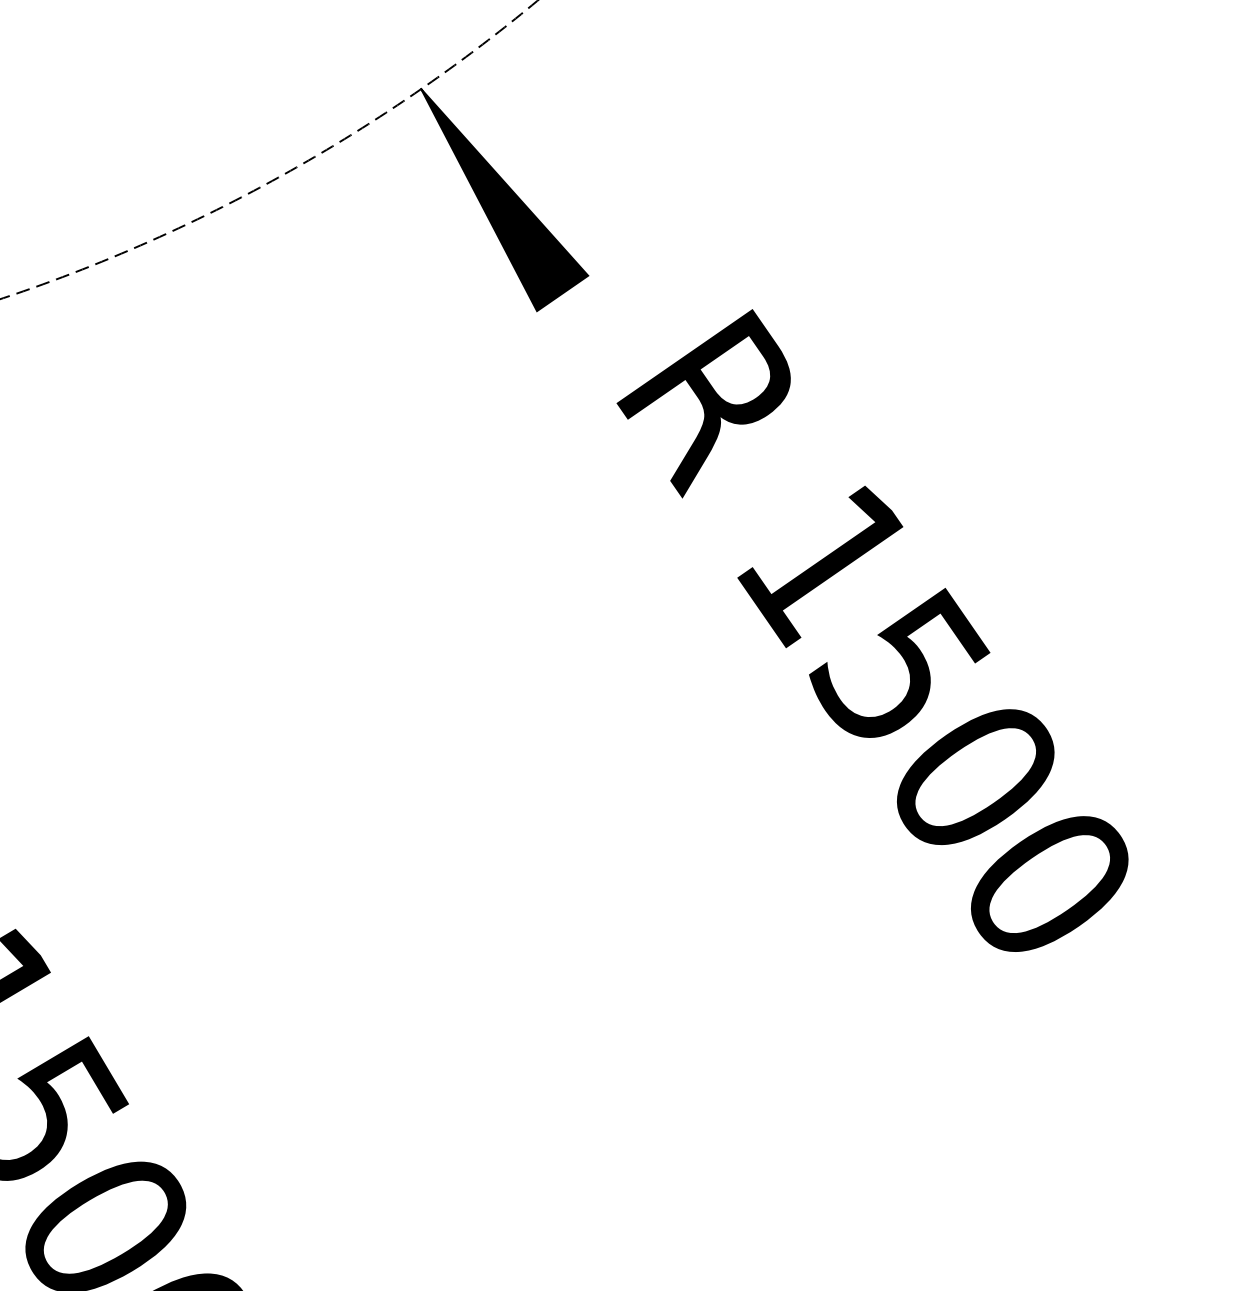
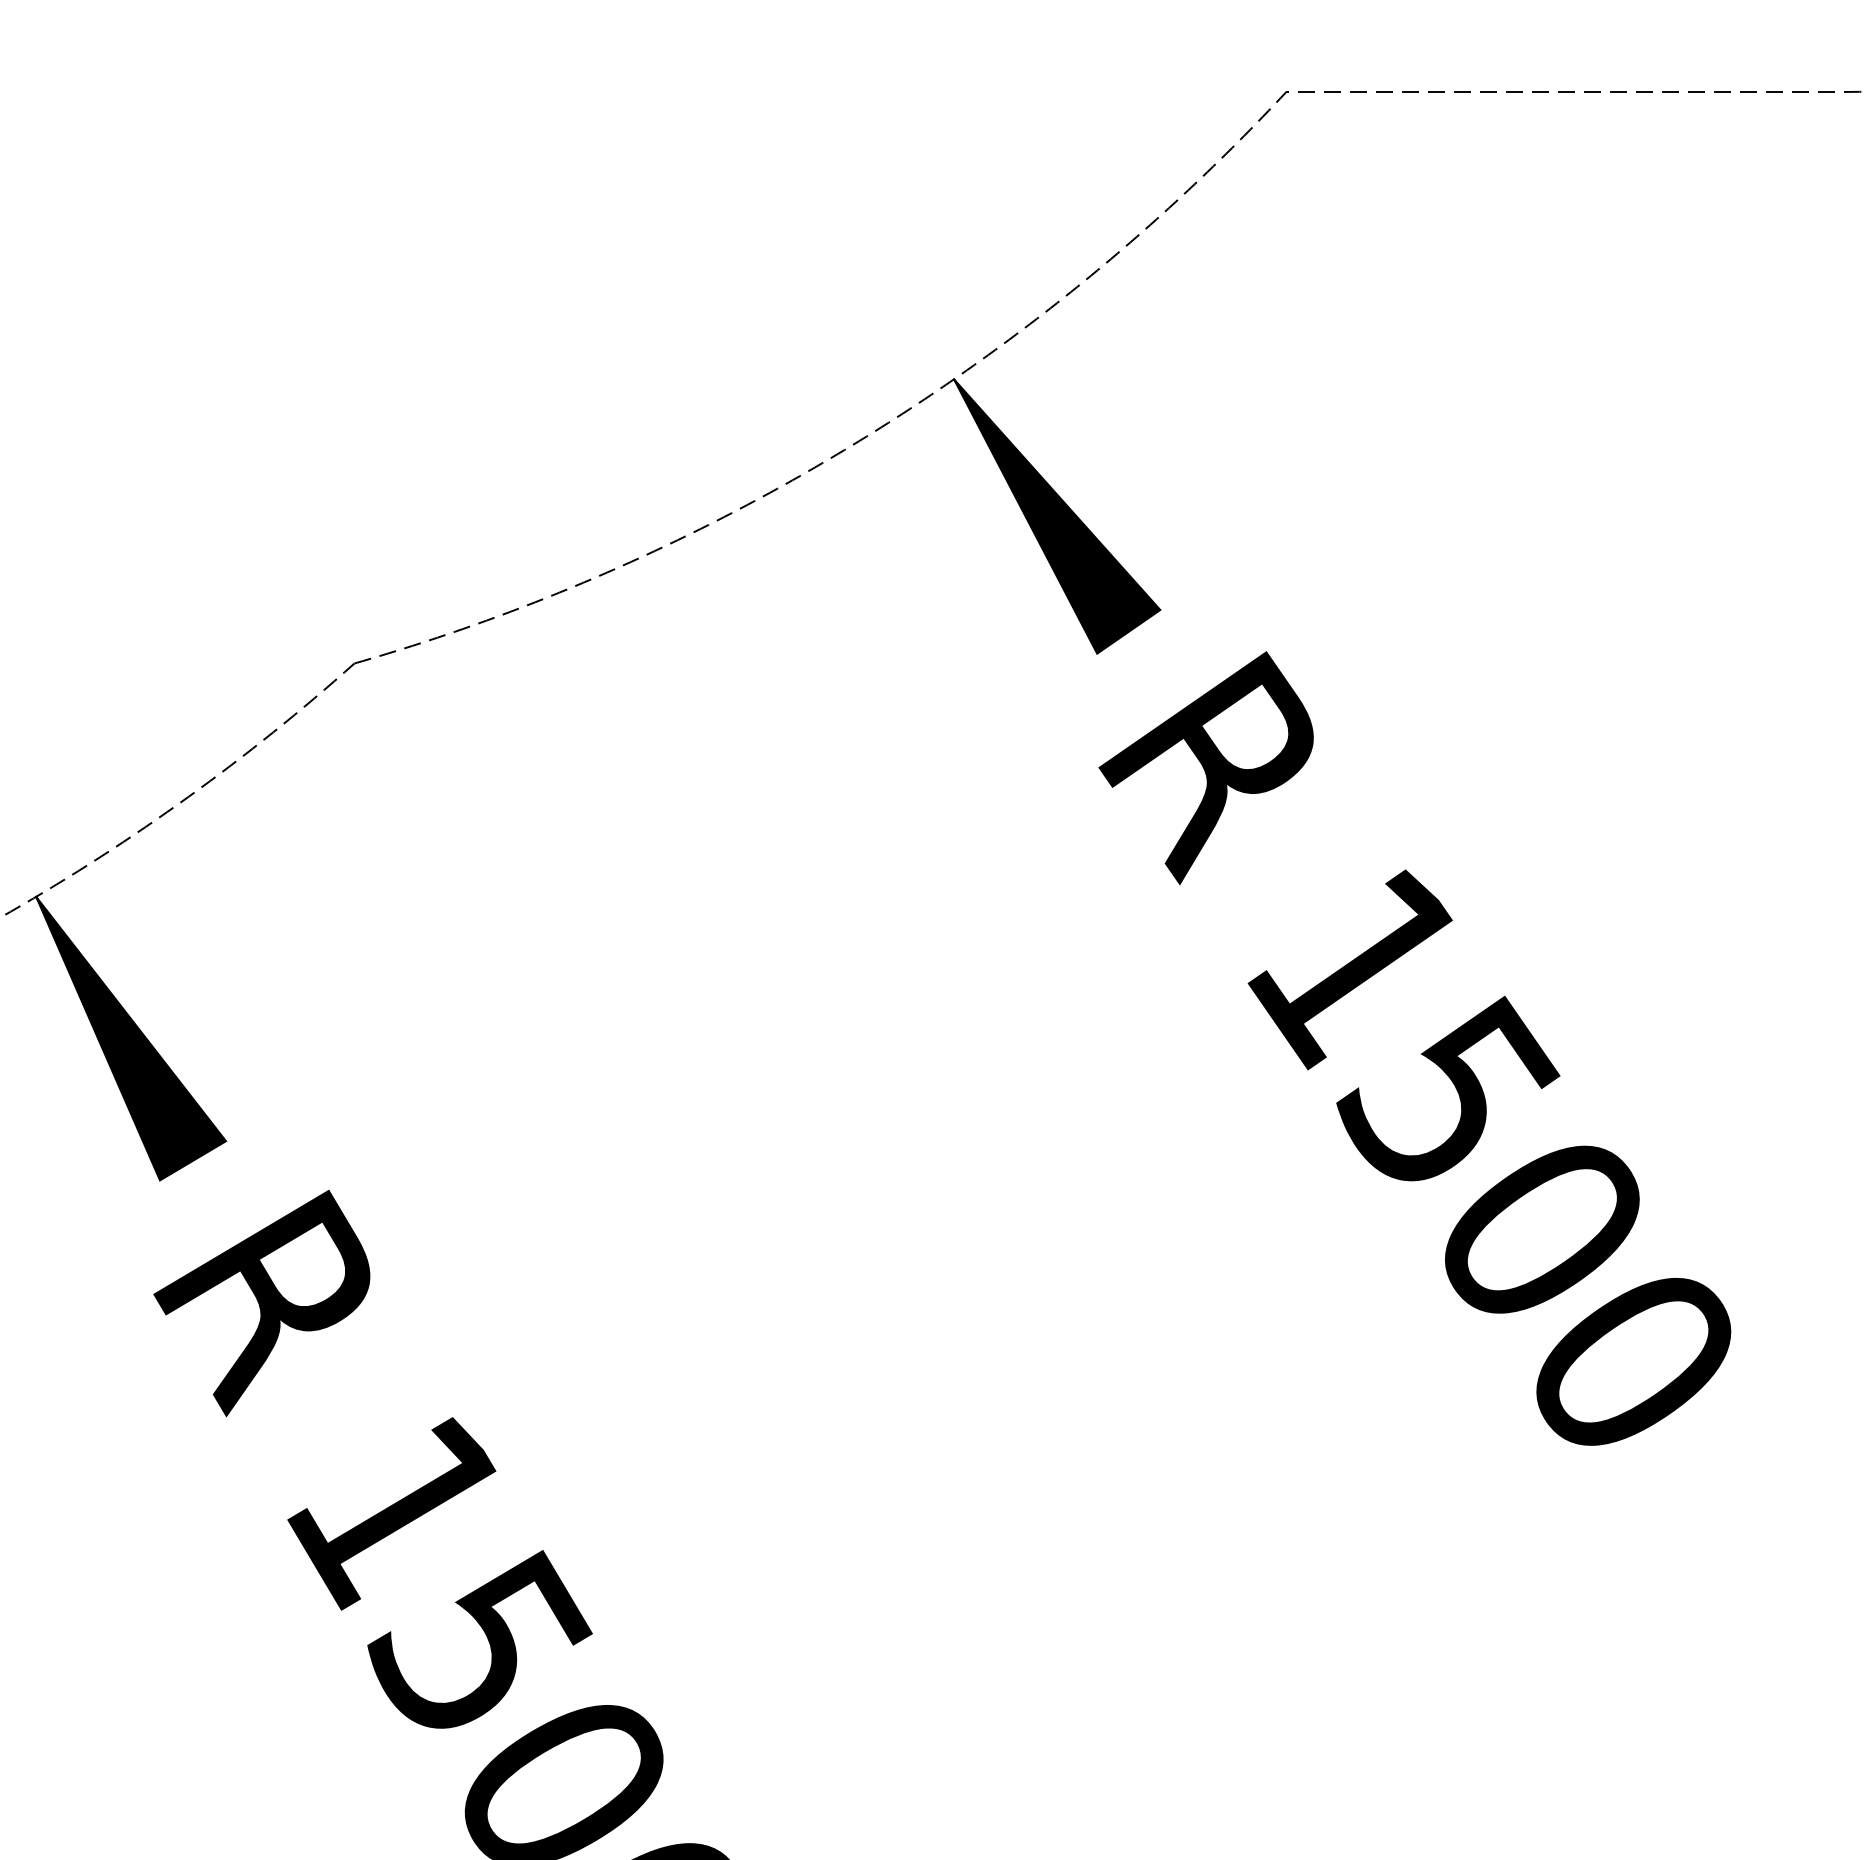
text: (872, 630) -> (1414, 1048), moved

